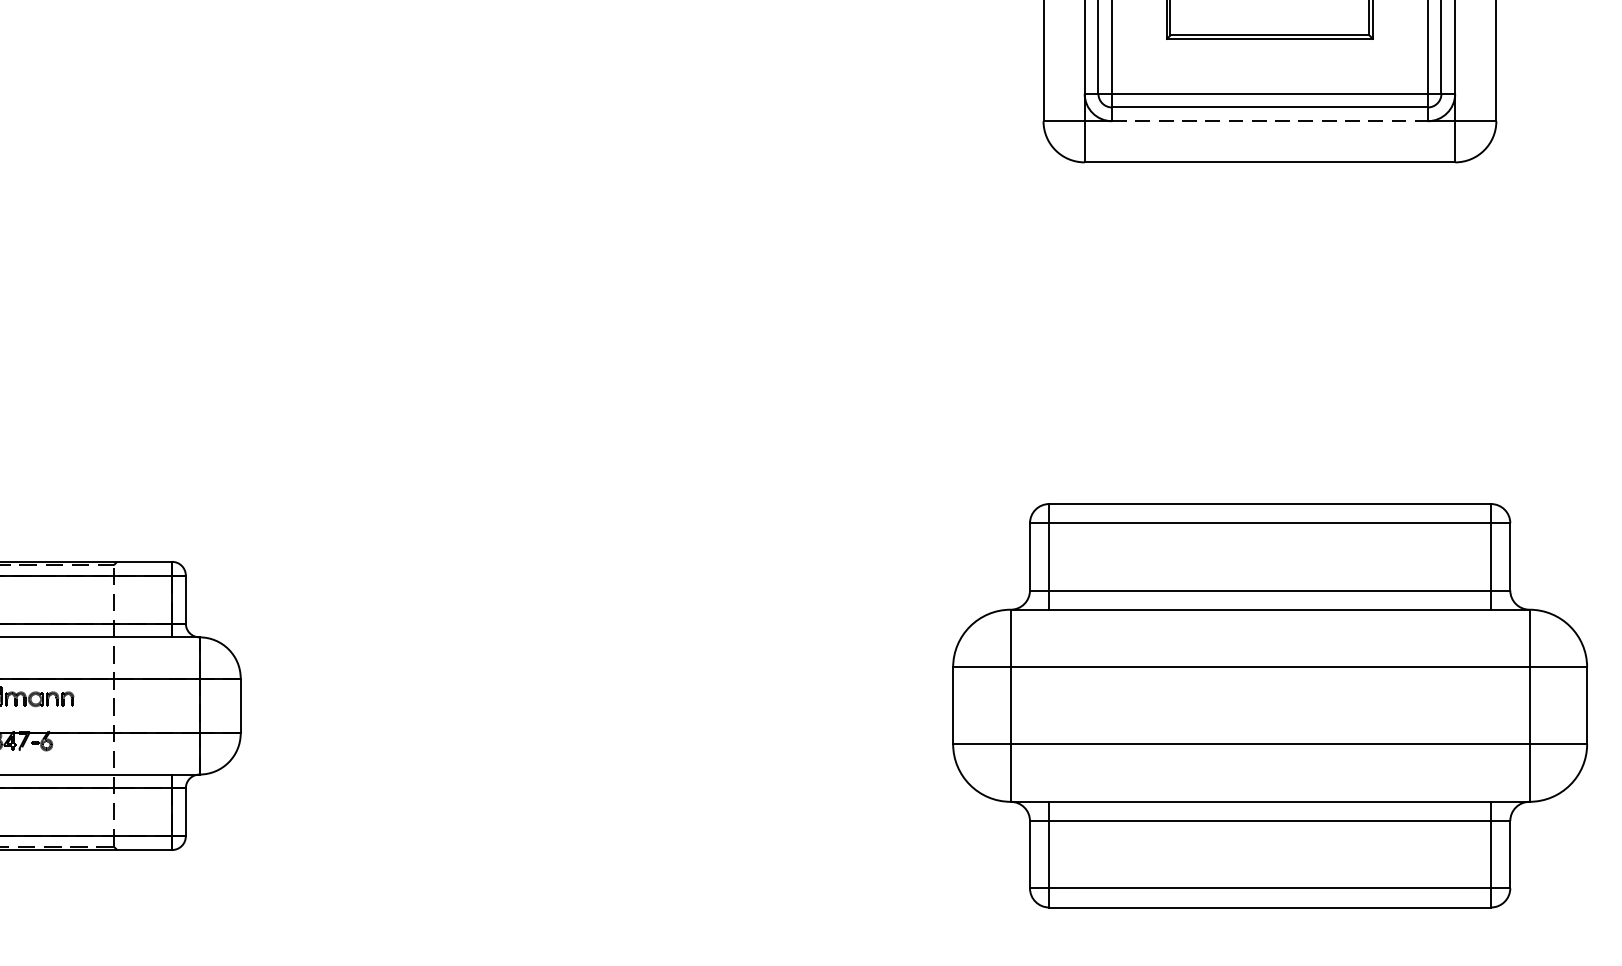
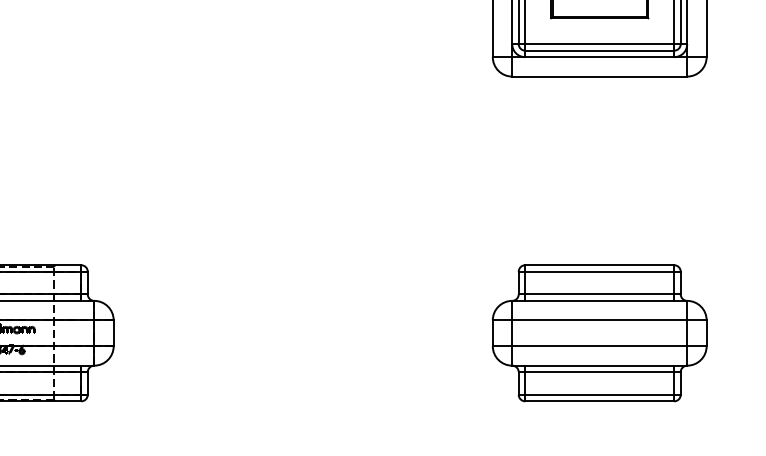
line: (1269, 121) -> (599, 57), dashed -> solid
part: (1269, 706) -> (599, 333), size x0.71

